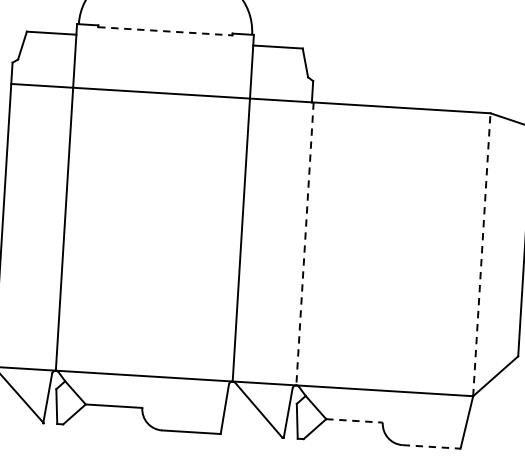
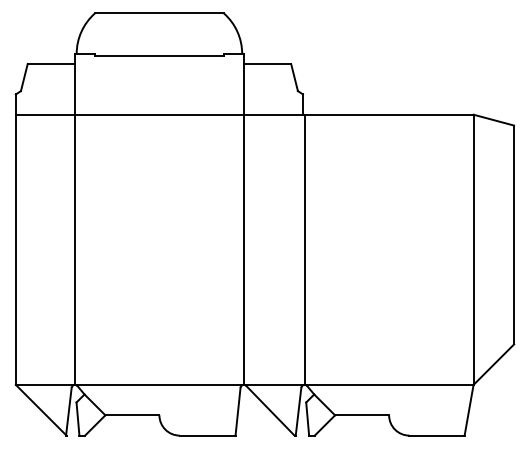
line: (165, 31) -> (159, 55), dashed -> solid
line: (304, 244) -> (304, 250), dashed -> solid
line: (481, 254) -> (473, 249), dashed -> solid
line: (354, 421) -> (362, 415), dashed -> solid
line: (432, 446) -> (437, 435), dashed -> solid

